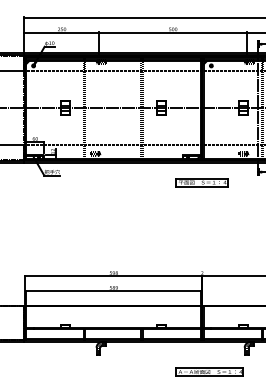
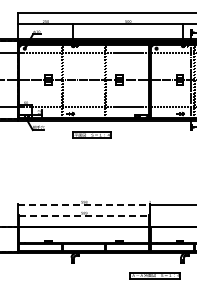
part: (201, 181) -> (91, 134), moved
line: (112, 276) -> (83, 204), solid -> dashed
line: (112, 290) -> (83, 215), solid -> dashed

